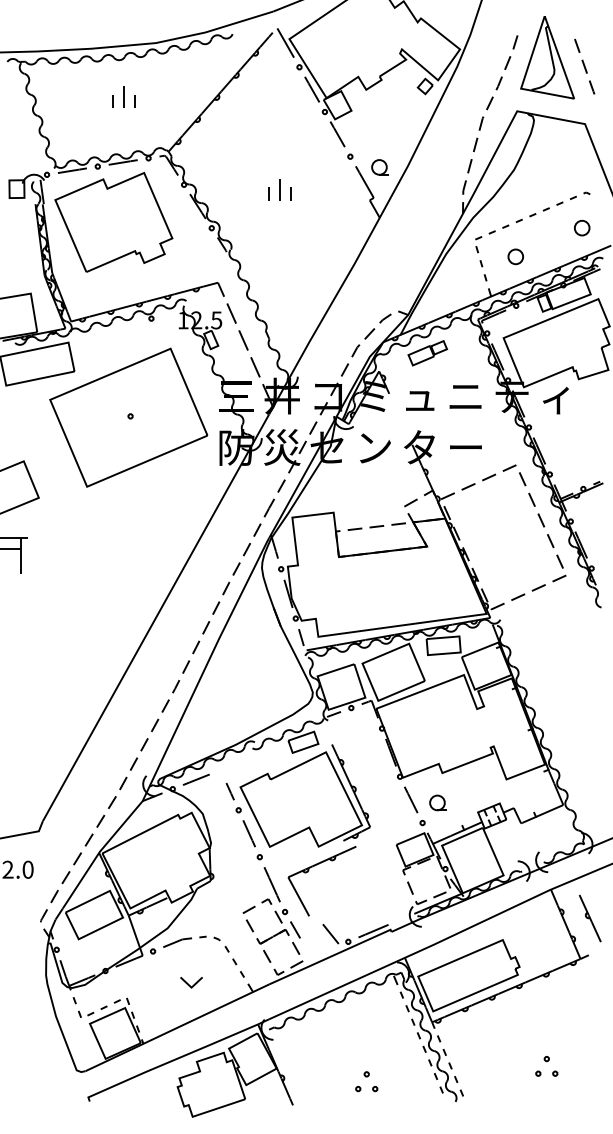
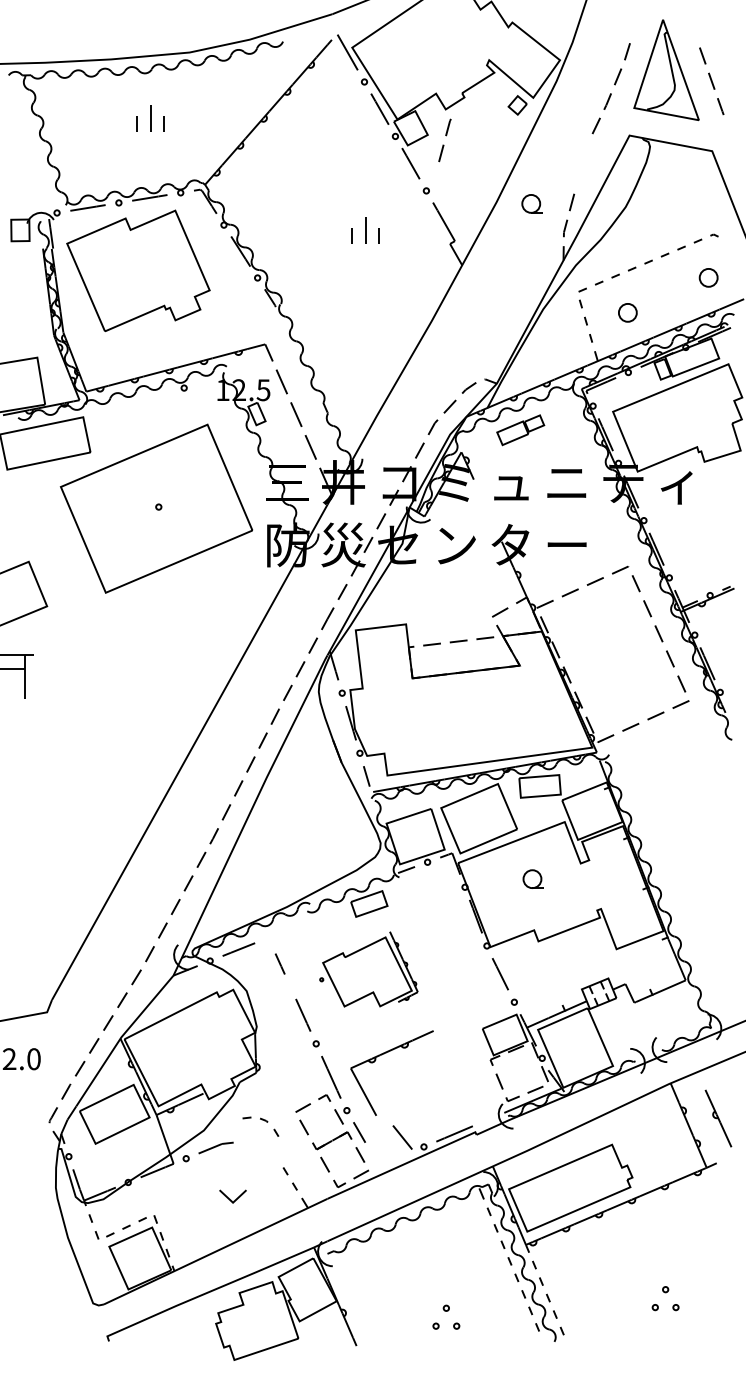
part: (478, 134) -> (444, 140), moved
part: (379, 167) -> (531, 204), moved
part: (279, 189) -> (364, 230), moved
part: (302, 795) -> (368, 968), size x0.6
part: (437, 802) -> (532, 878), moved
part: (214, 943) -> (260, 1125), moved

